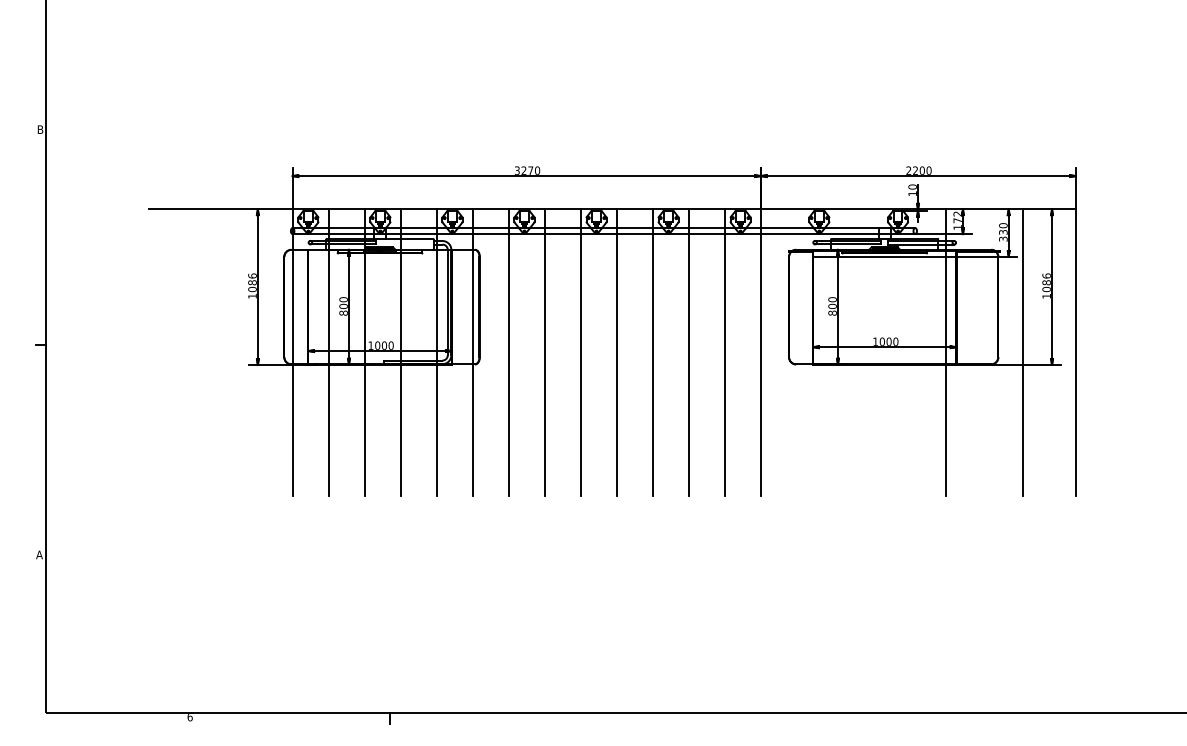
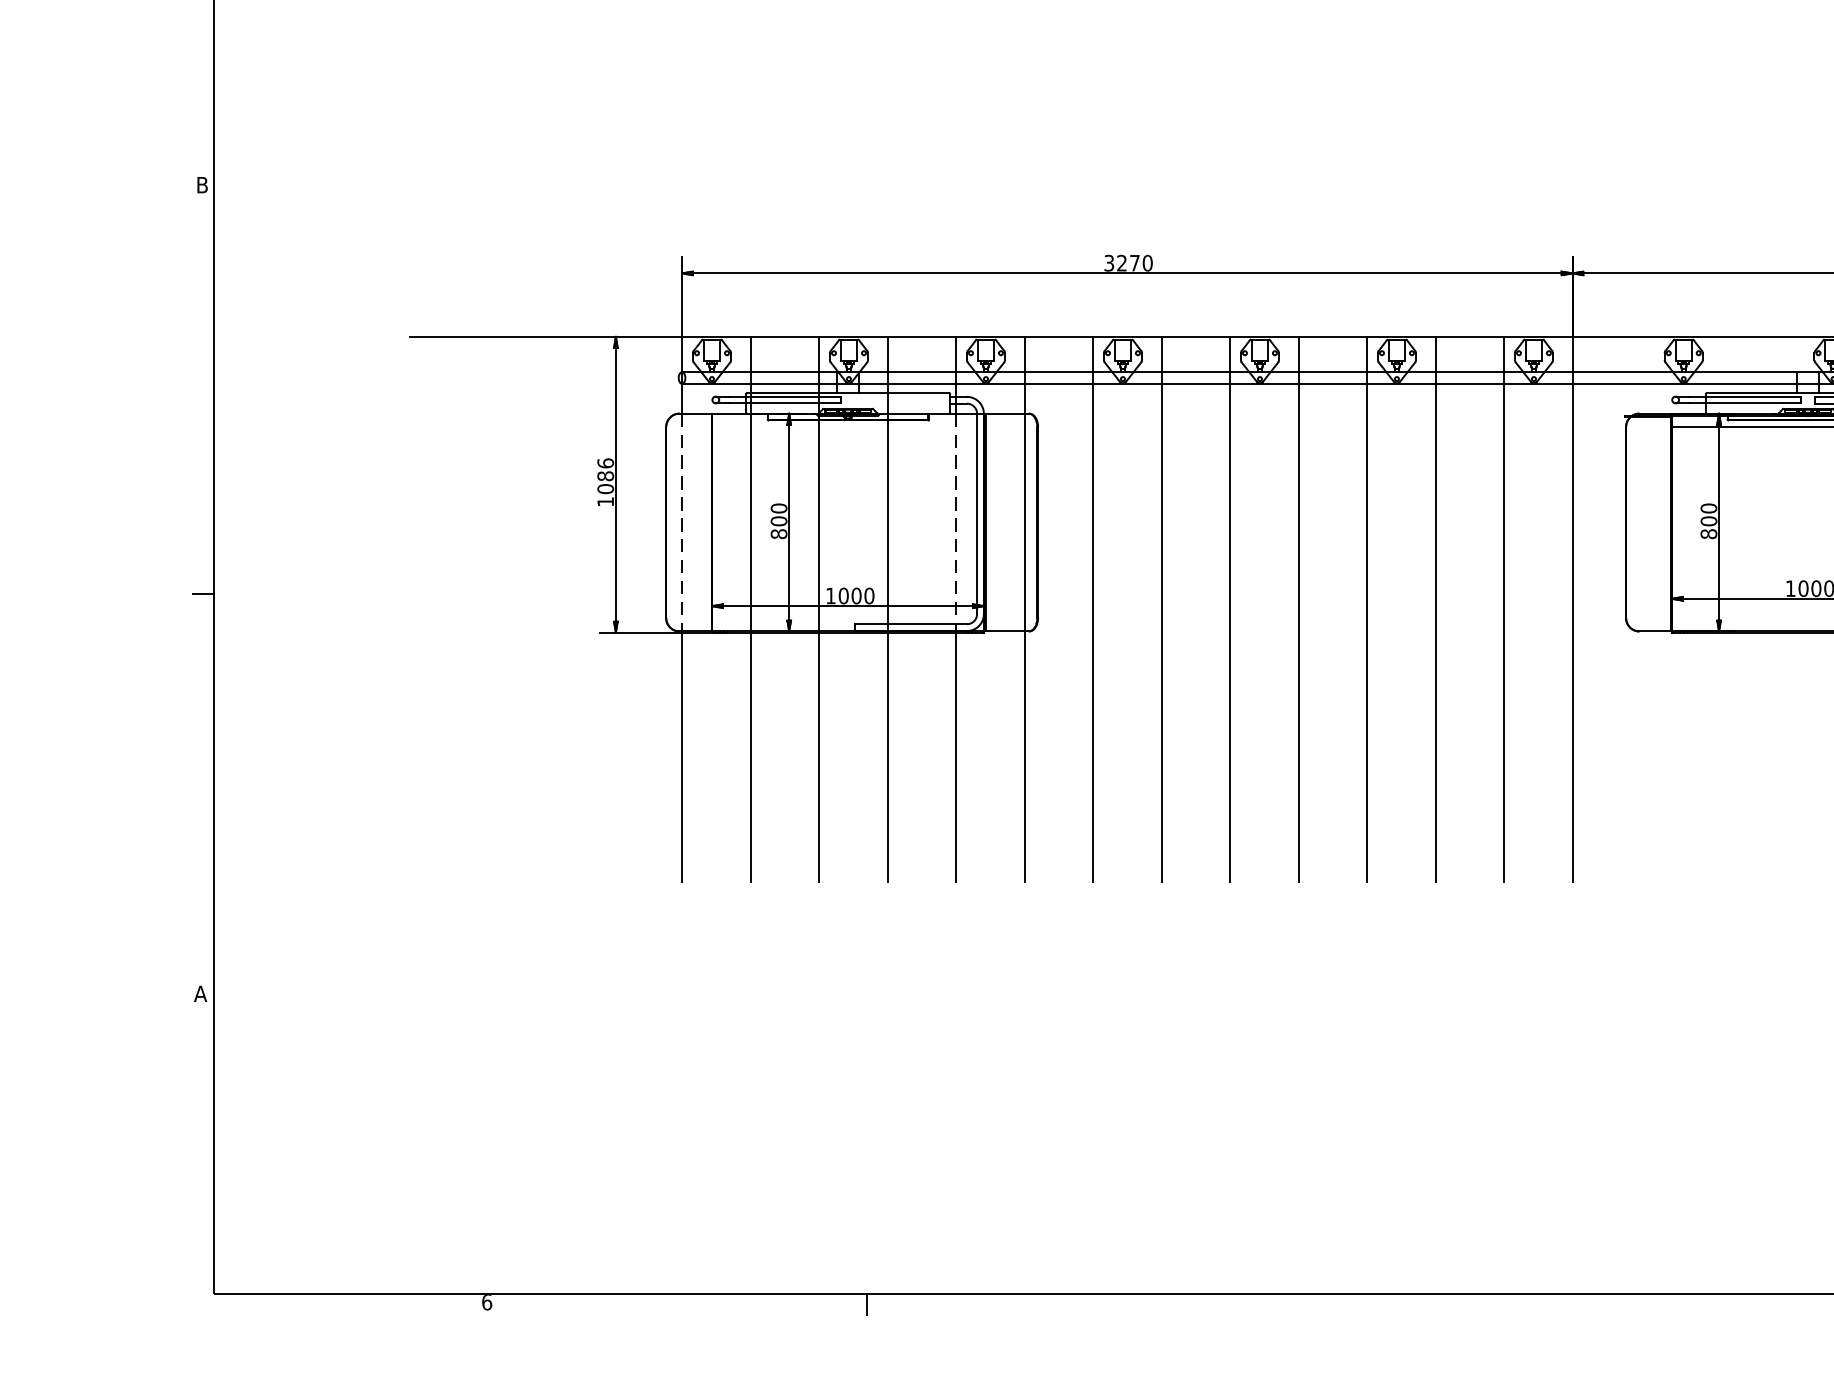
line: (292, 307) -> (681, 523), solid -> dashed
line: (436, 307) -> (955, 523), solid -> dashed

